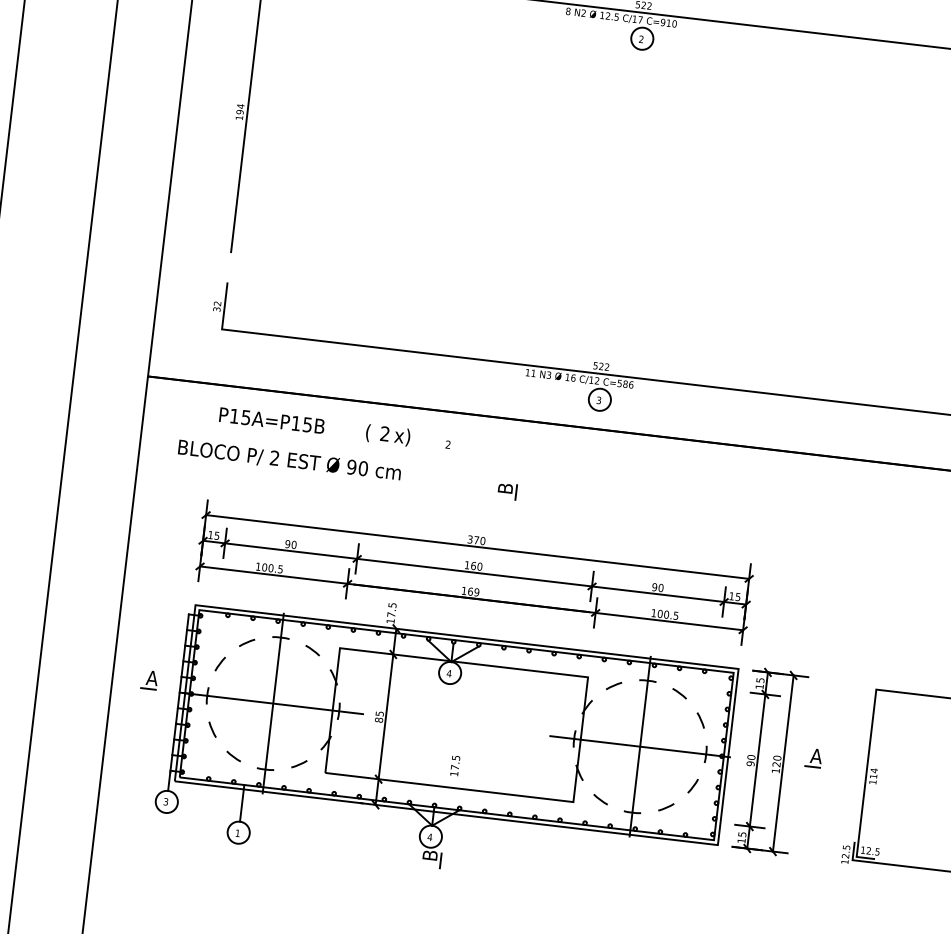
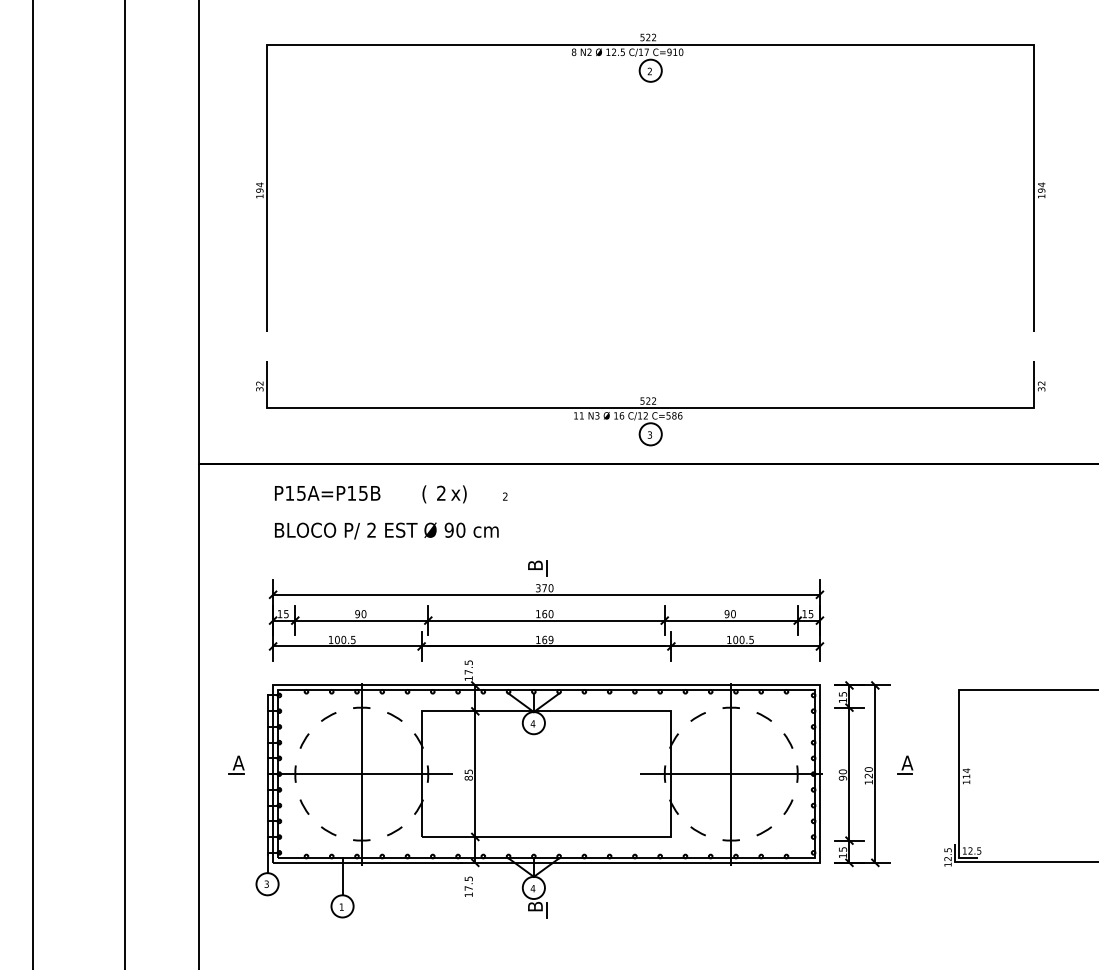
text: (289, 460) -> (386, 530), moved
part: (507, 491) -> (537, 568), moved
text: (454, 765) -> (468, 886), moved

